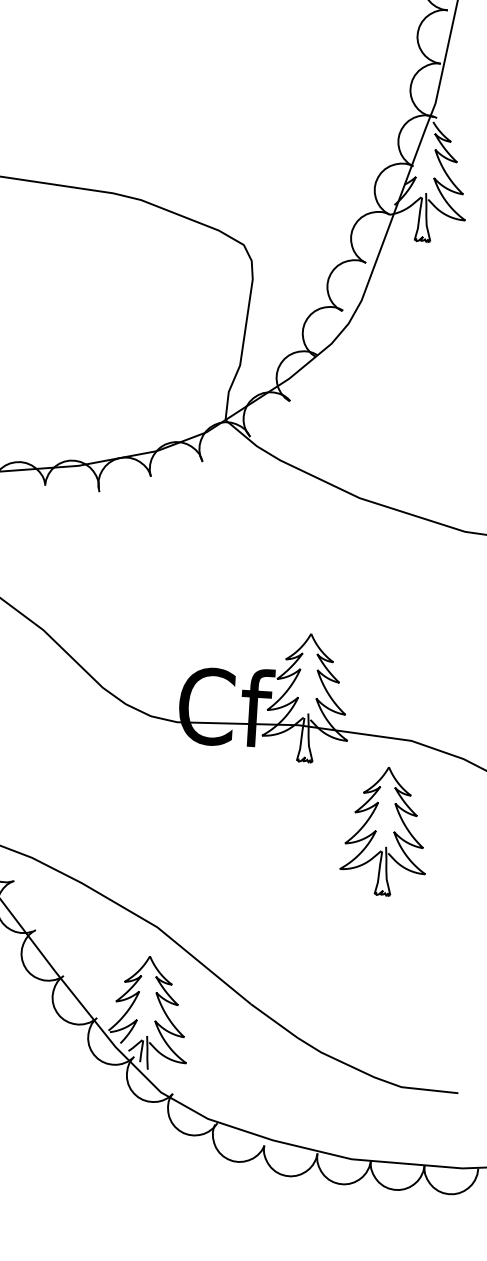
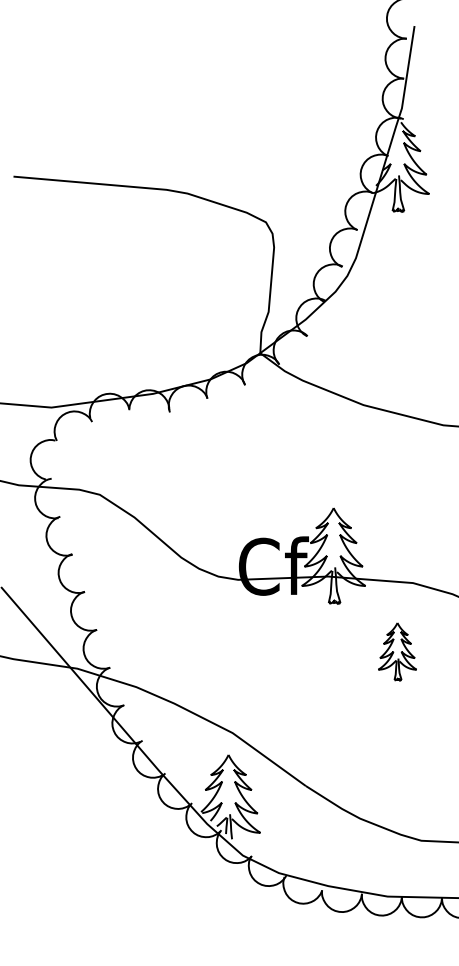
part: (385, 831) -> (397, 651), size x0.6

